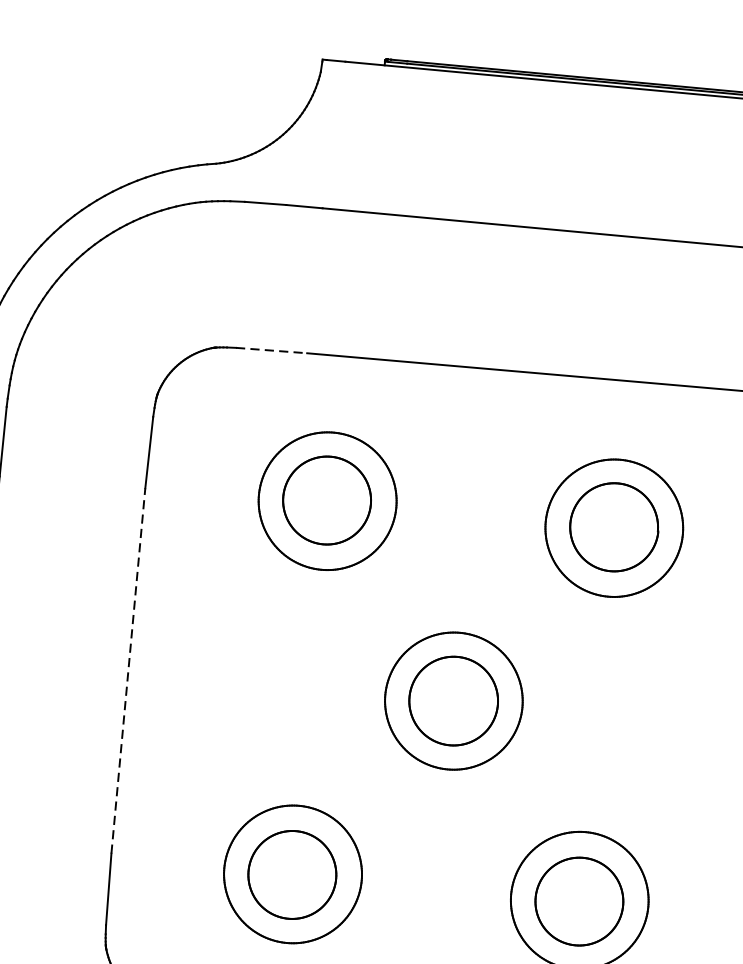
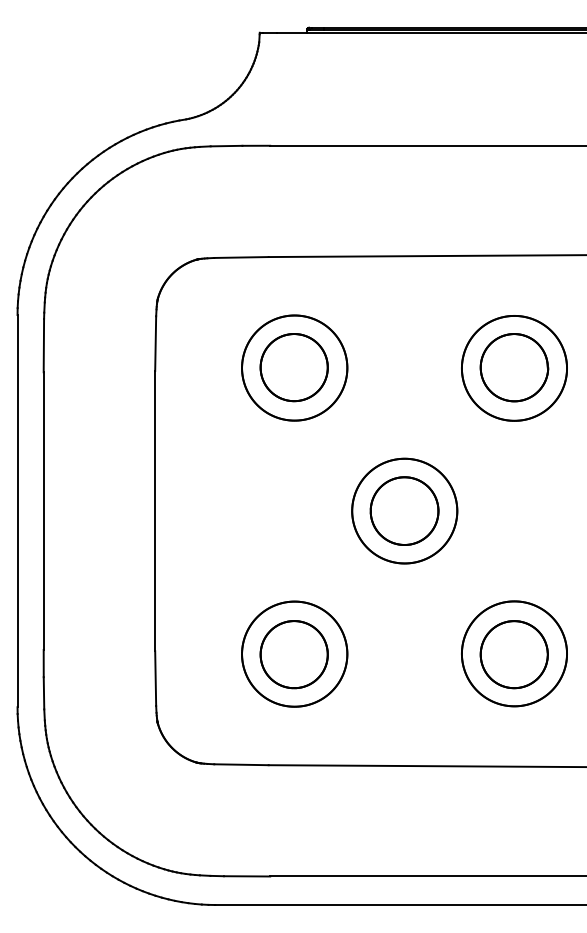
line: (271, 350) -> (241, 257), dashed -> solid
line: (128, 670) -> (155, 510), dashed -> solid

